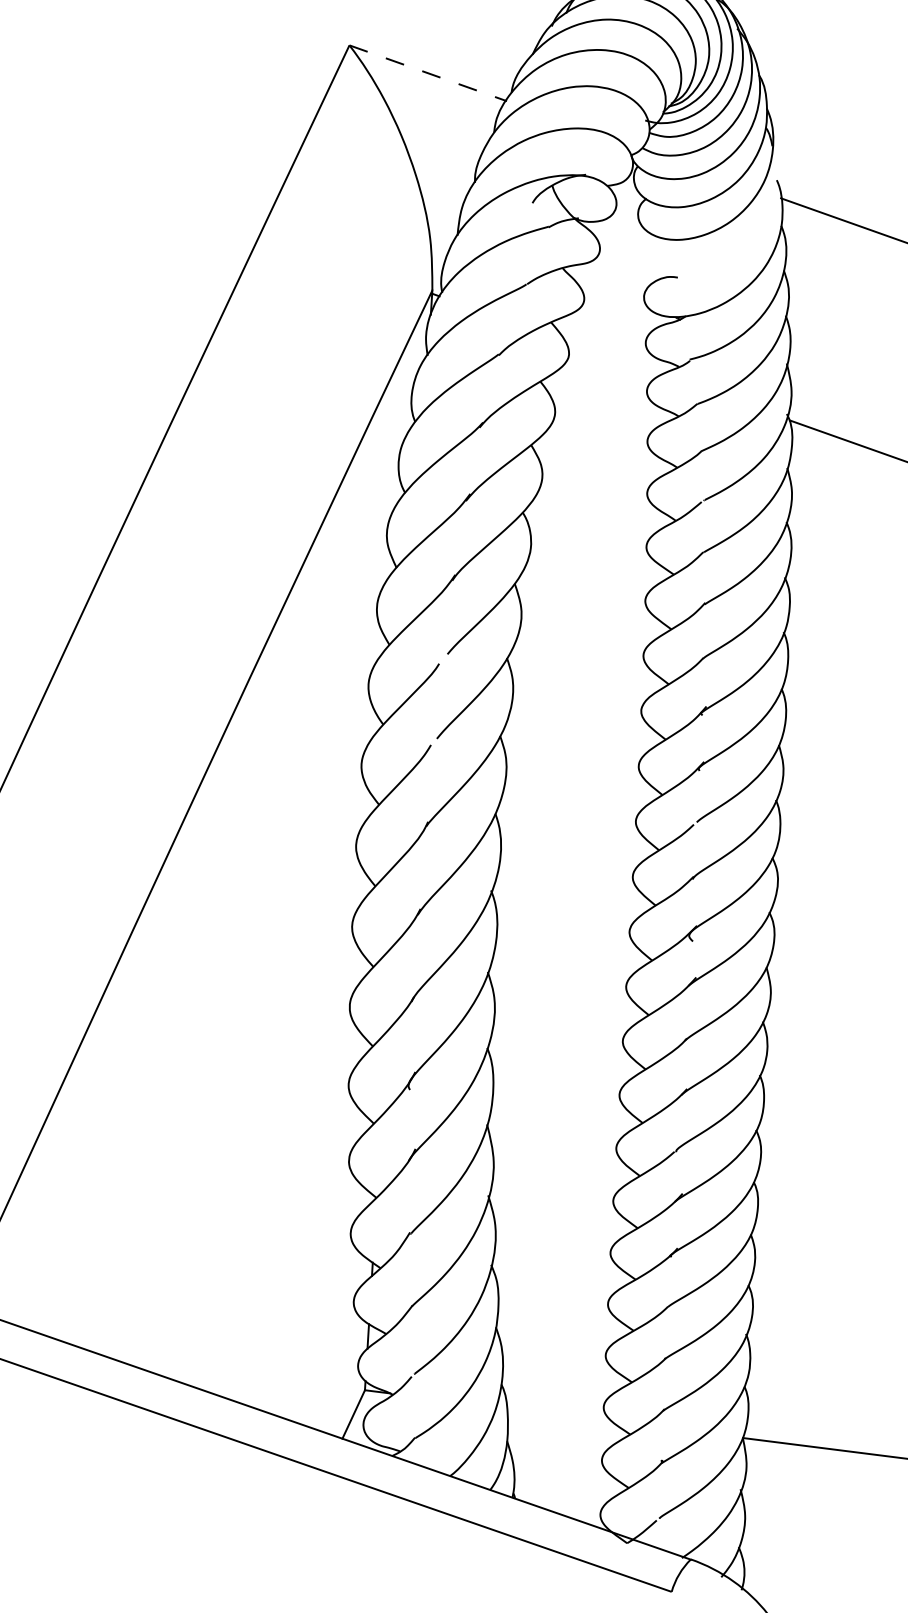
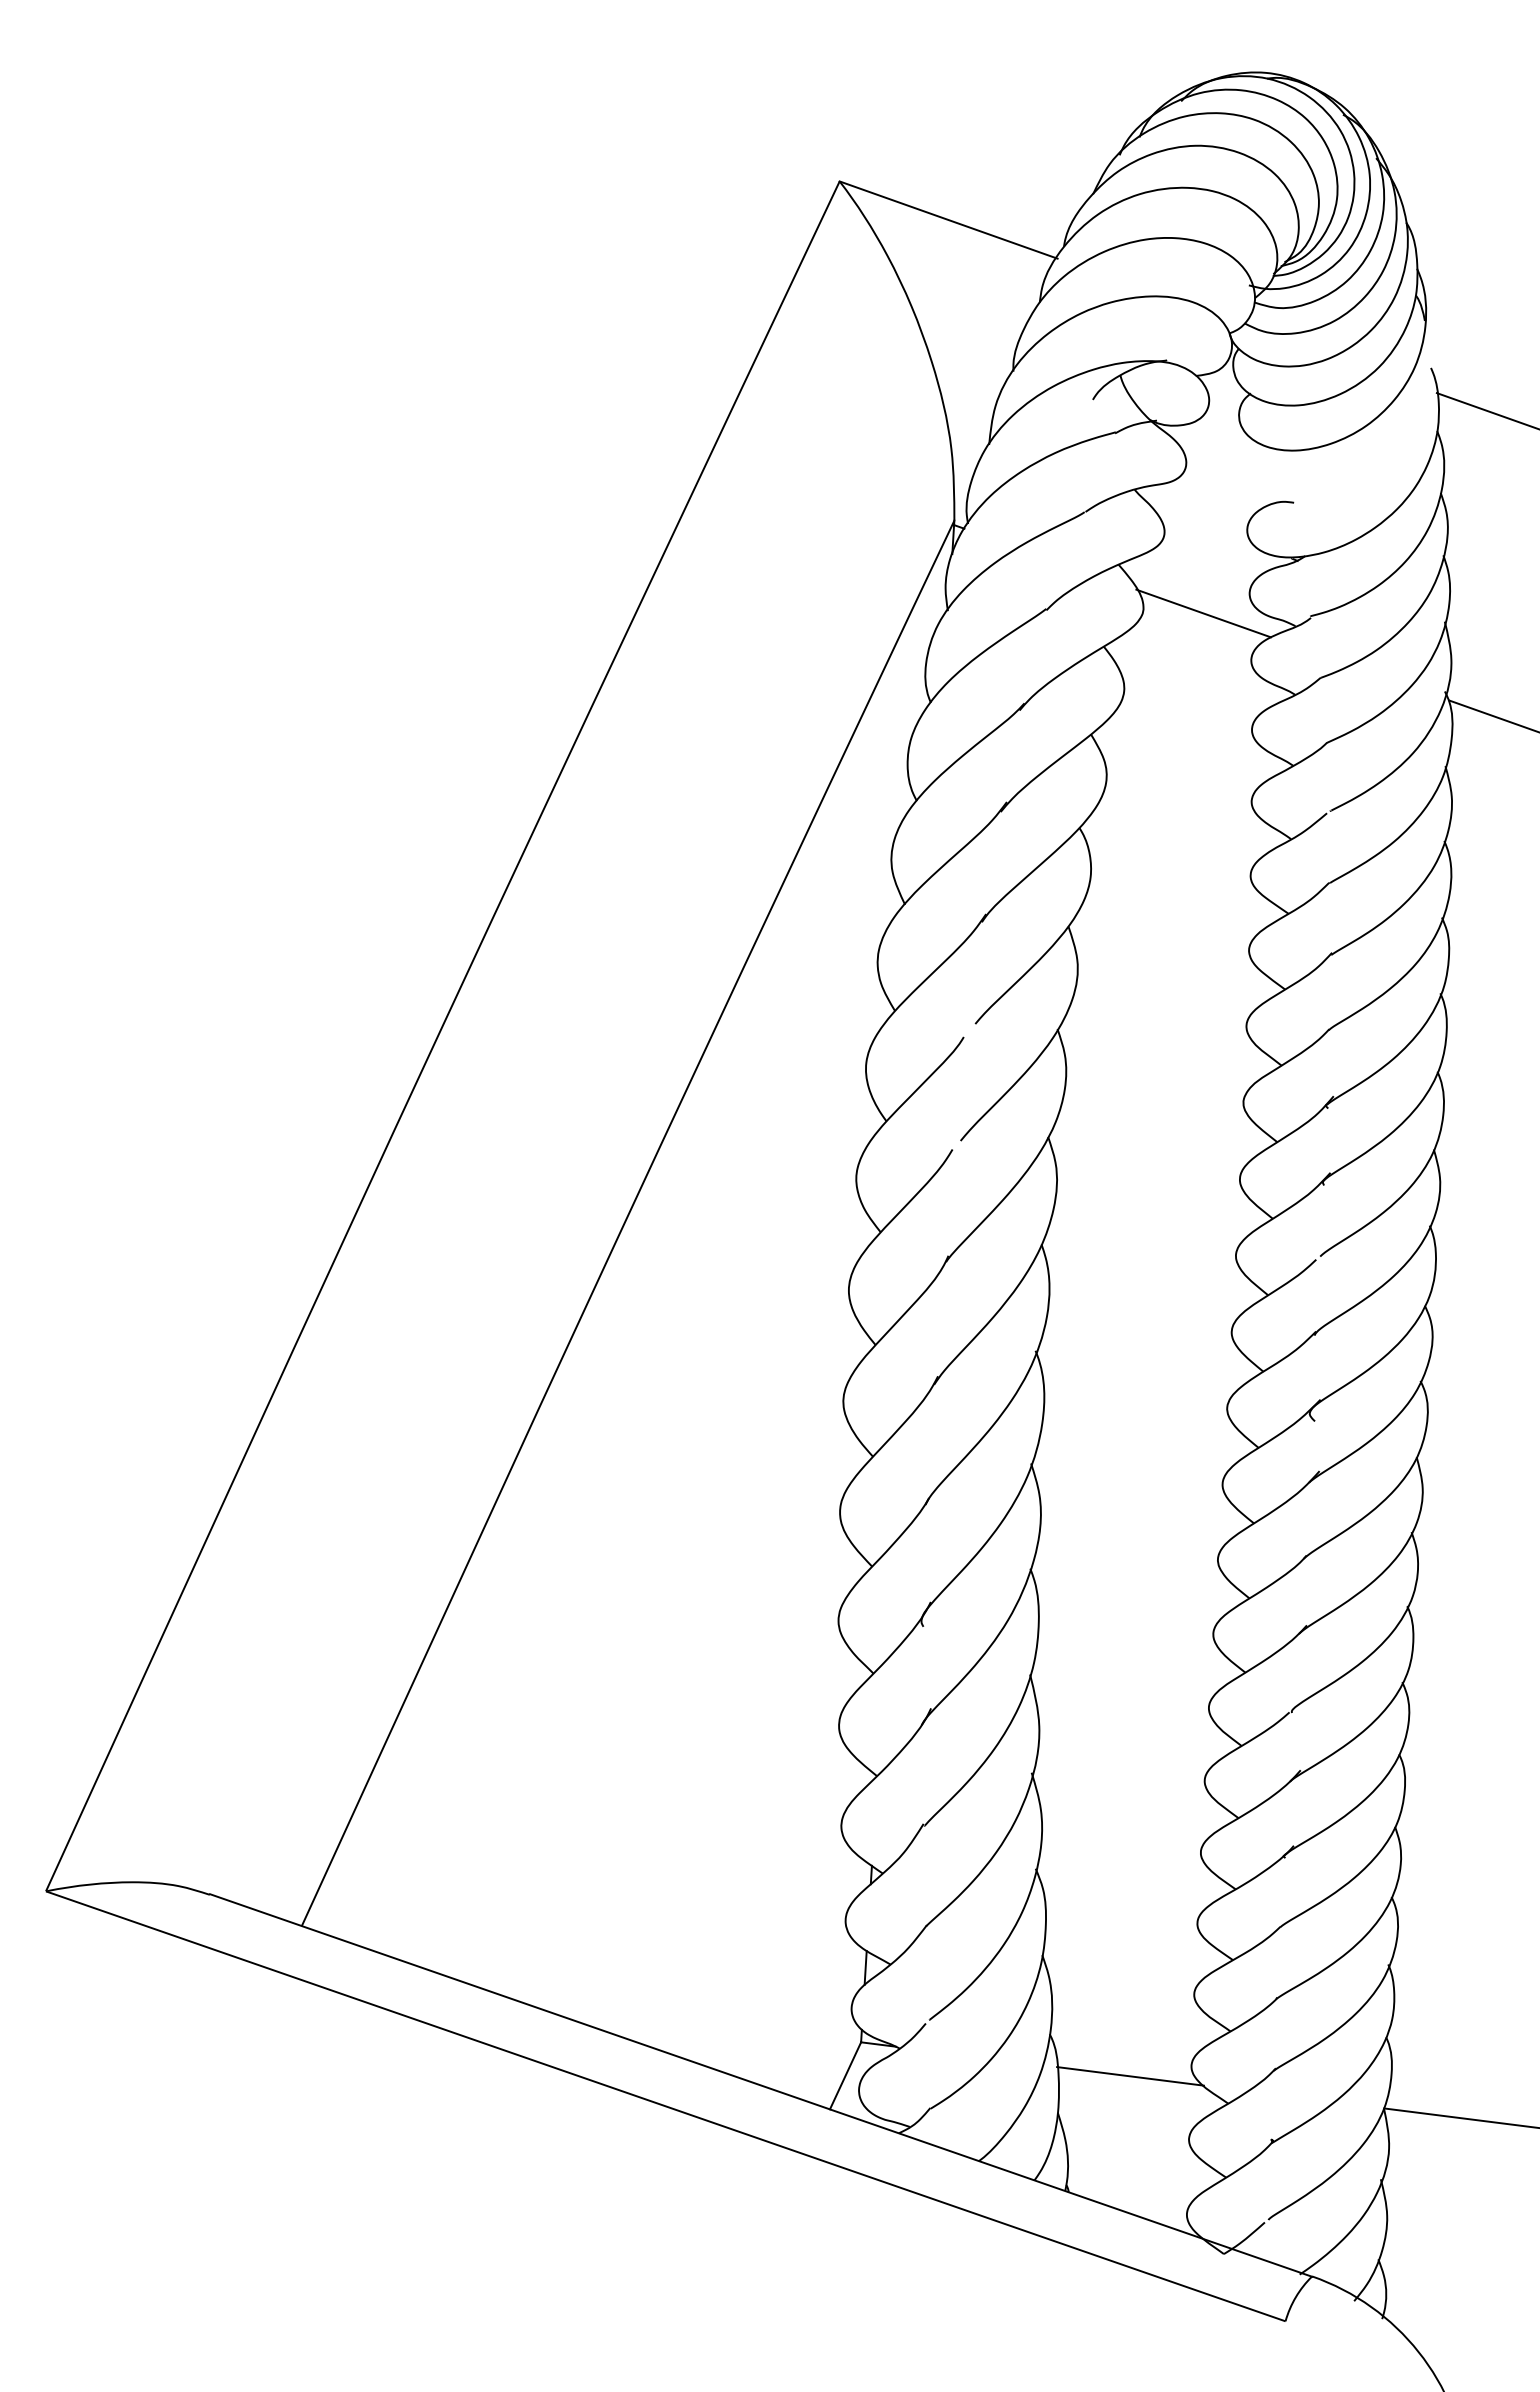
line: (428, 73) -> (948, 220), dashed -> solid
line: (612, 357) -> (1203, 613), added
line: (559, 1414) -> (1130, 2076), added

